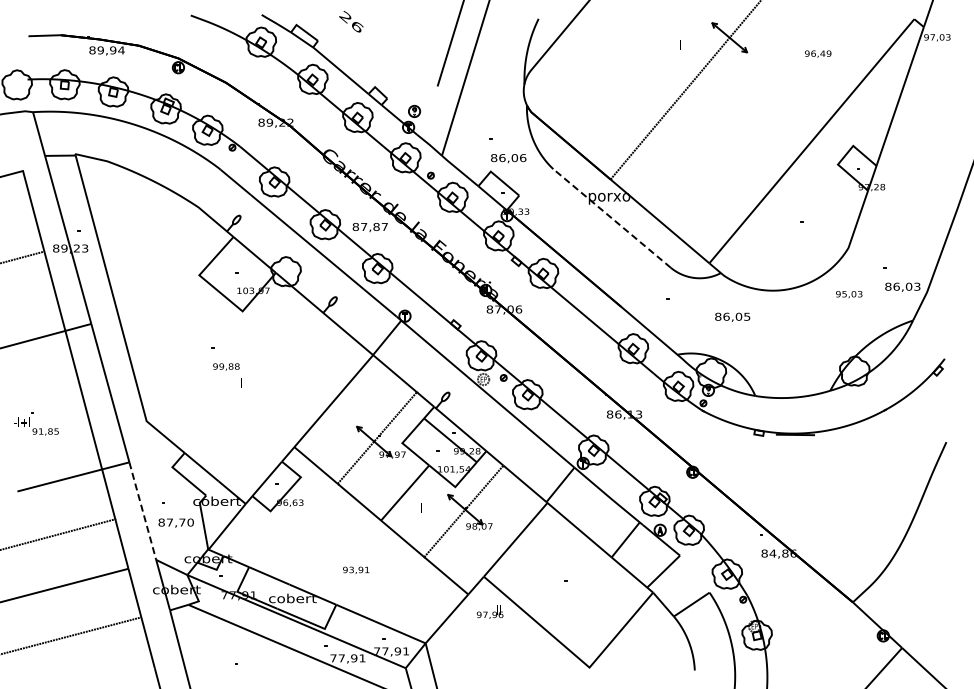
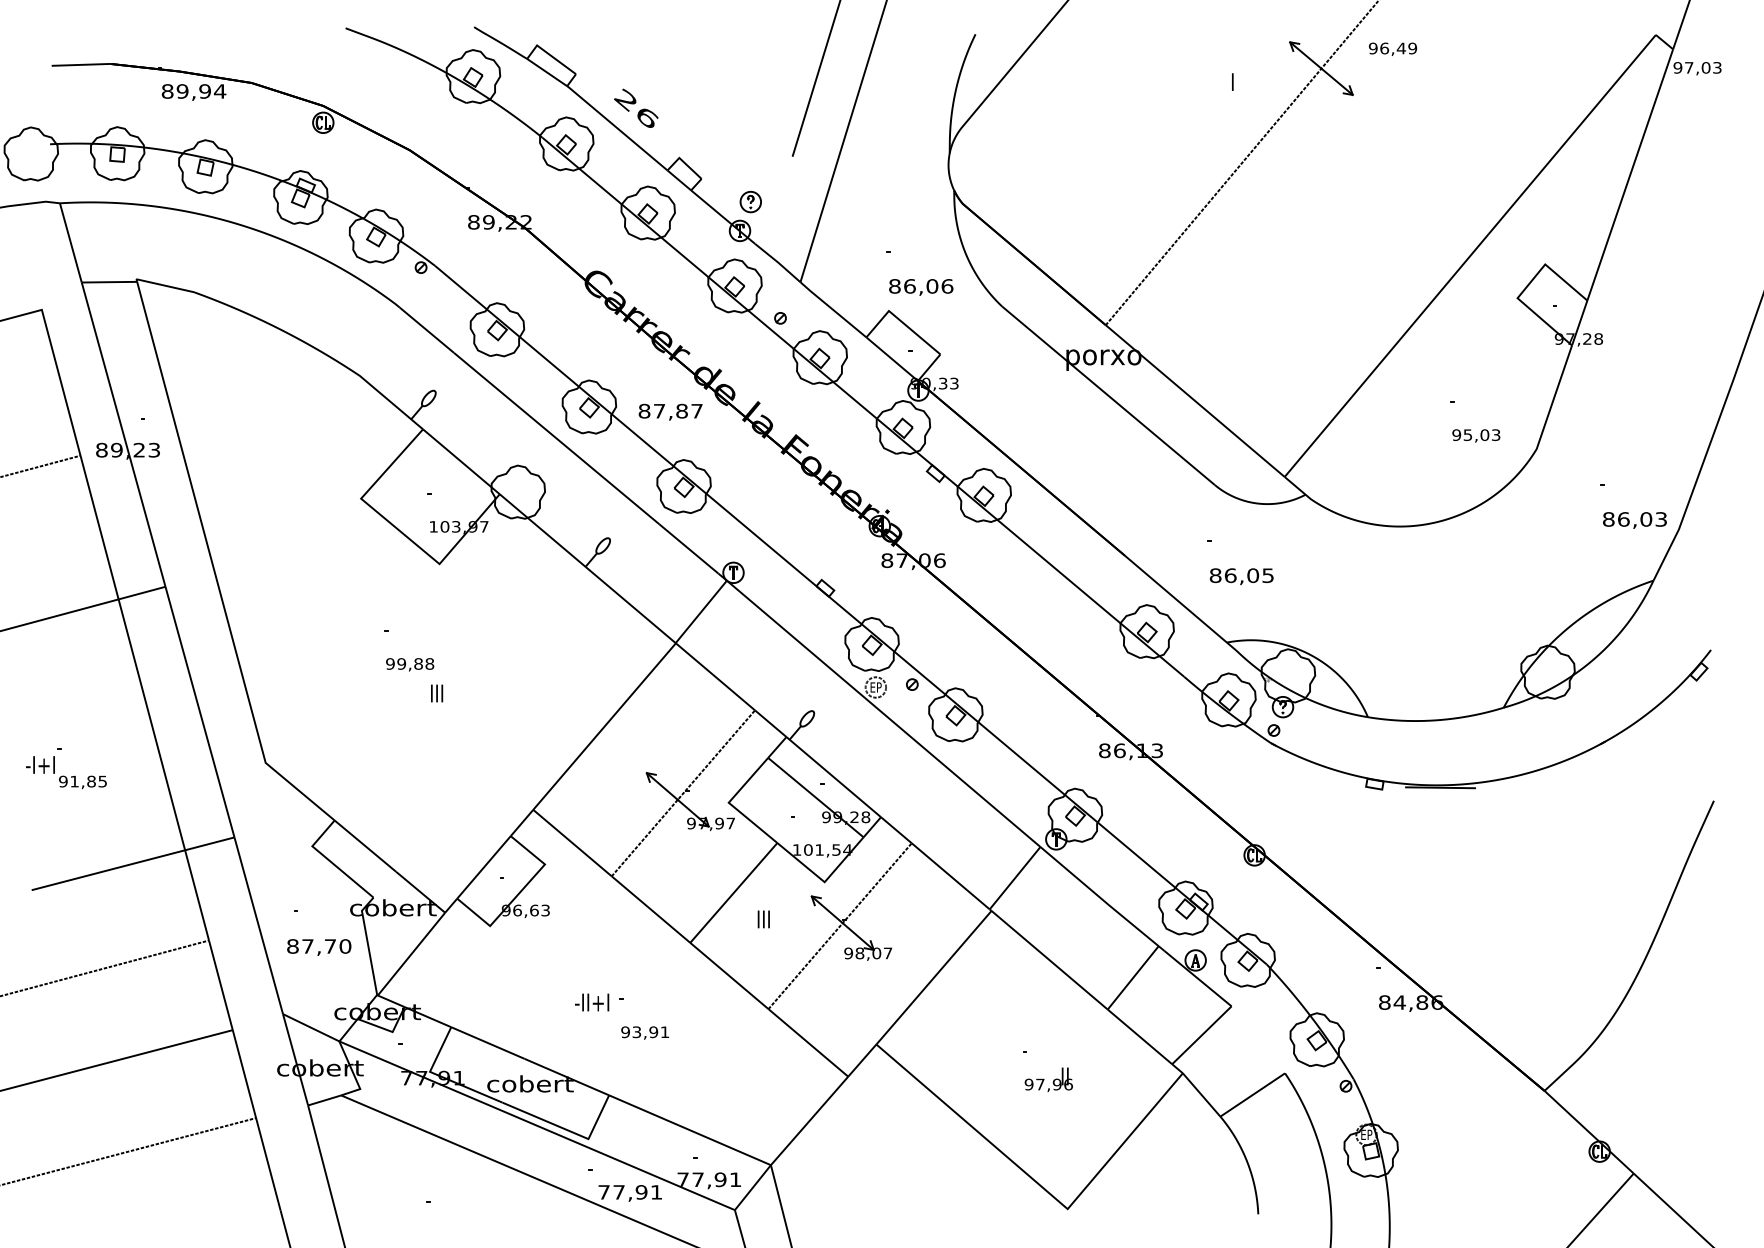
text: (351, 21) -> (636, 107), moved
text: (818, 53) -> (1393, 48), moved
line: (612, 218) -> (1109, 395), dashed -> solid
text: (849, 294) -> (1476, 435), moved
text: (732, 316) -> (1241, 575), moved
text: (241, 382) -> (437, 692), I -> III
text: (421, 507) -> (763, 919), I -> III
line: (142, 511) -> (258, 926), dashed -> solid
part: (330, 553) -> (598, 1002), added
text: (489, 611) -> (1047, 1078), moved

